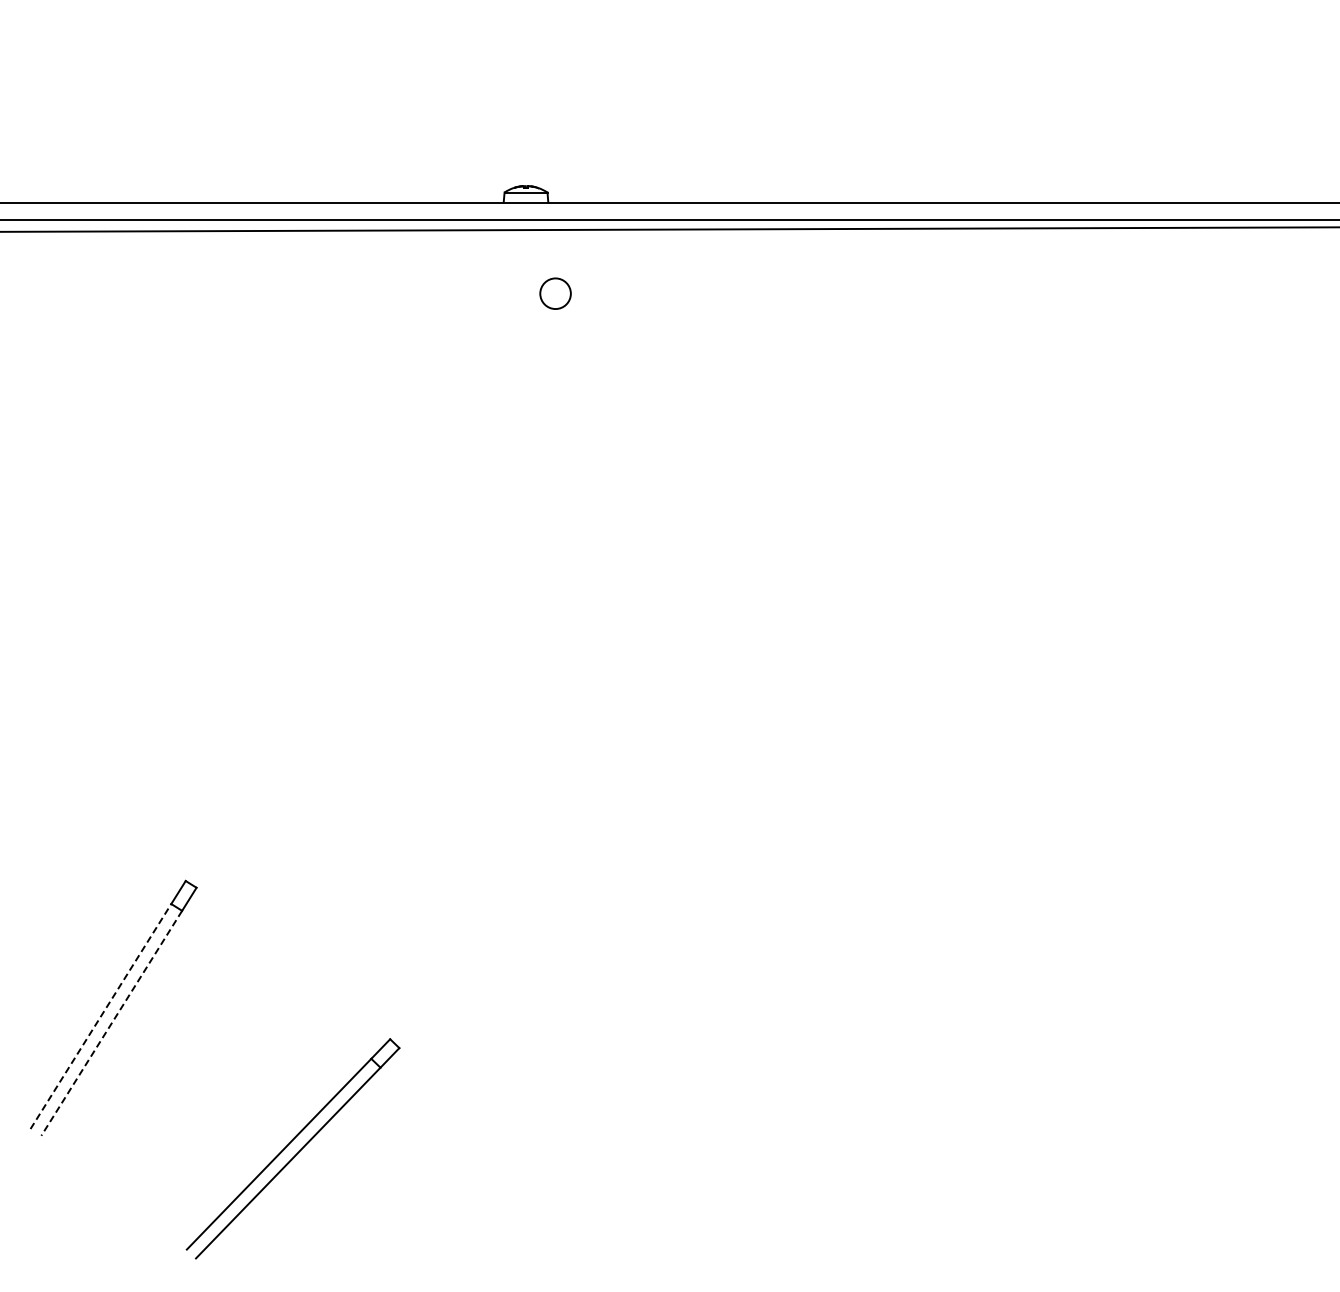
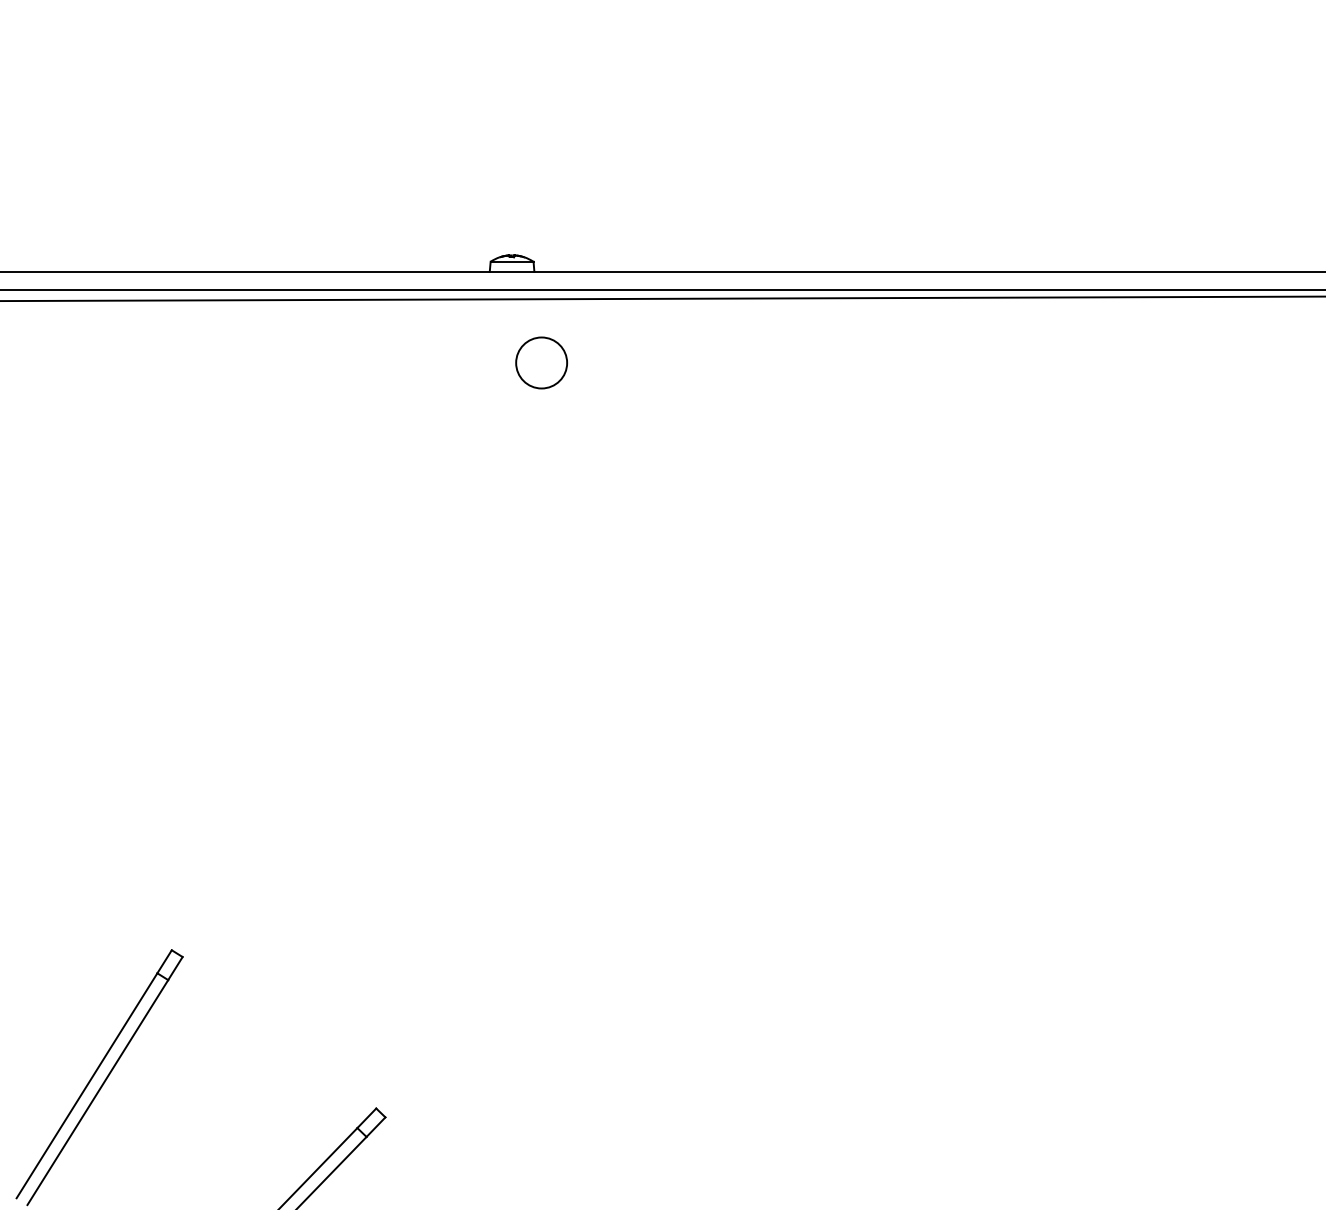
circle: (555, 293) -> (541, 362), size x1.67
line: (100, 1016) -> (86, 1085), dashed -> solid
line: (111, 1023) -> (97, 1092), dashed -> solid

